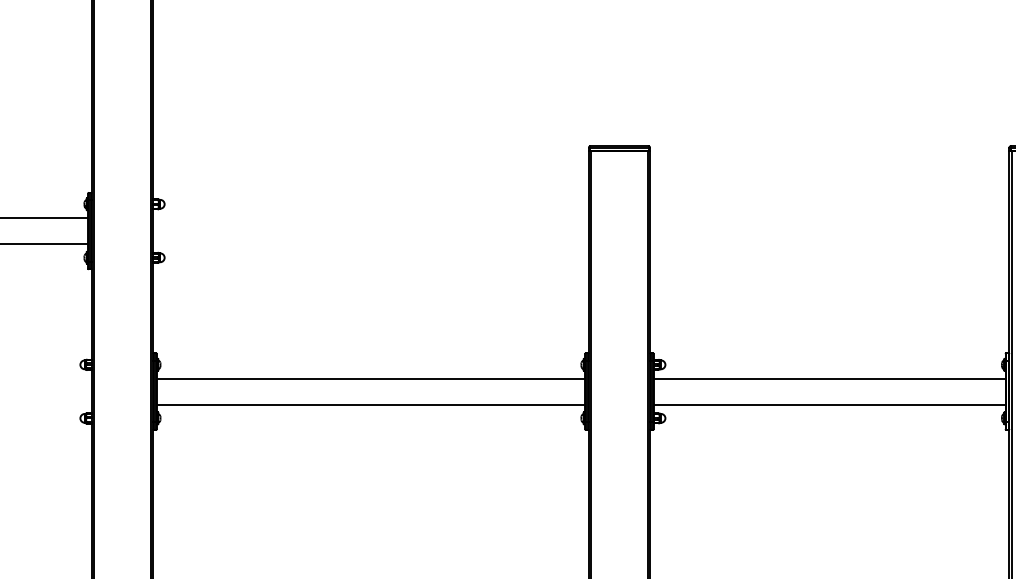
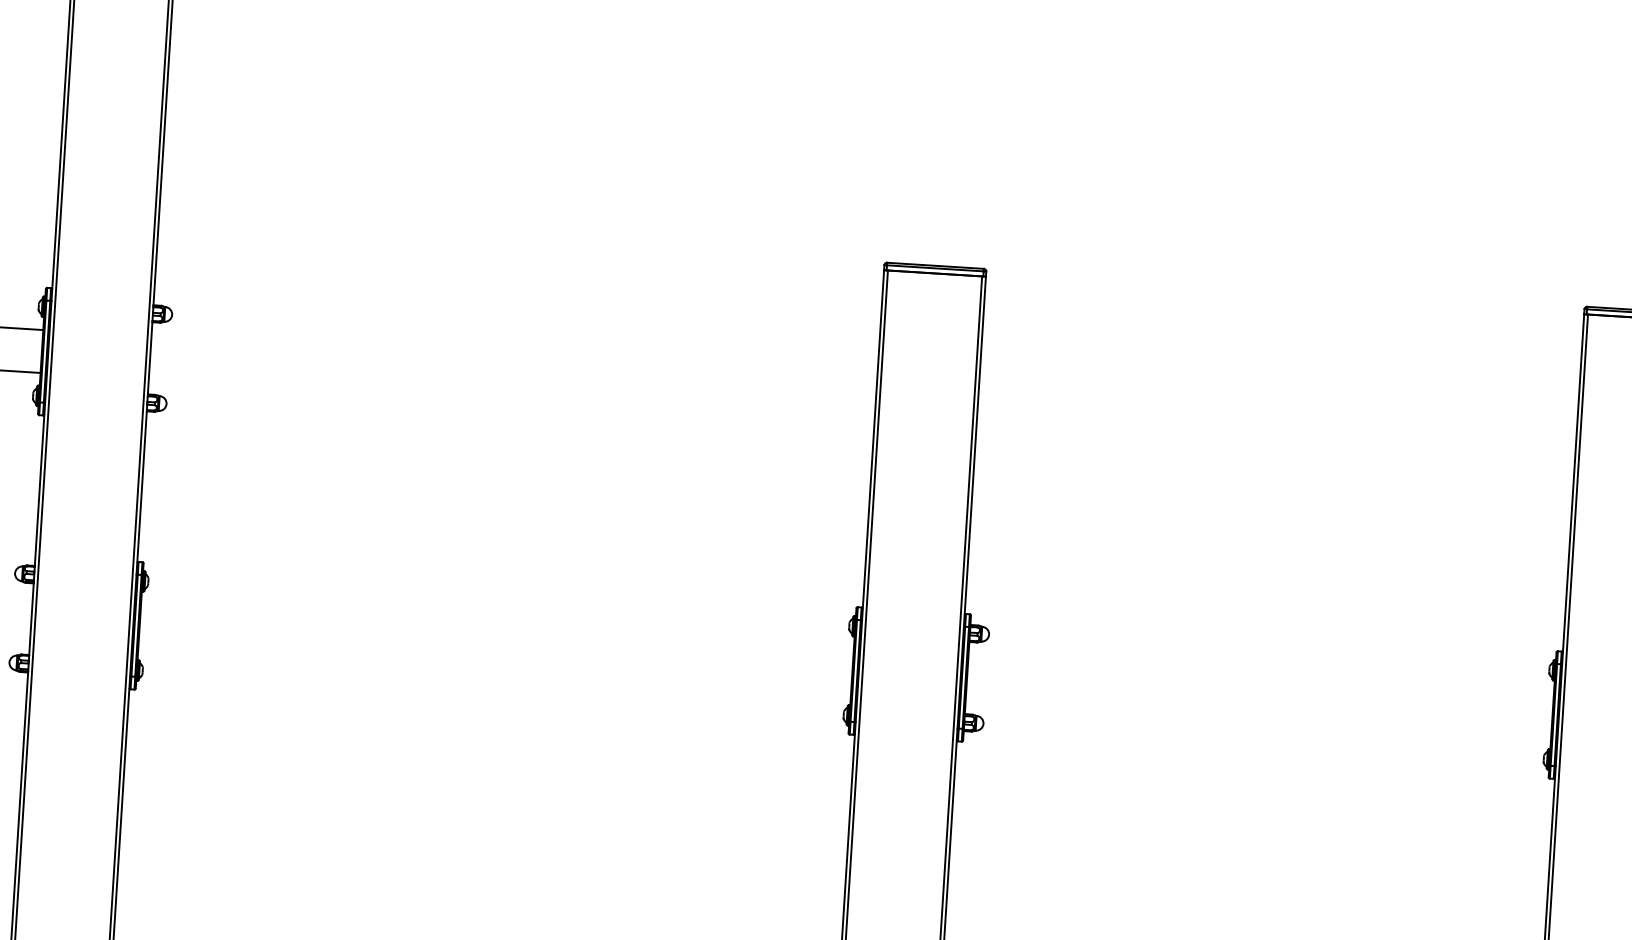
line: (370, 378) -> (496, 626), removed
line: (829, 378) -> (1260, 674), removed
line: (370, 404) -> (493, 669), removed
line: (829, 404) -> (1258, 717), removed

